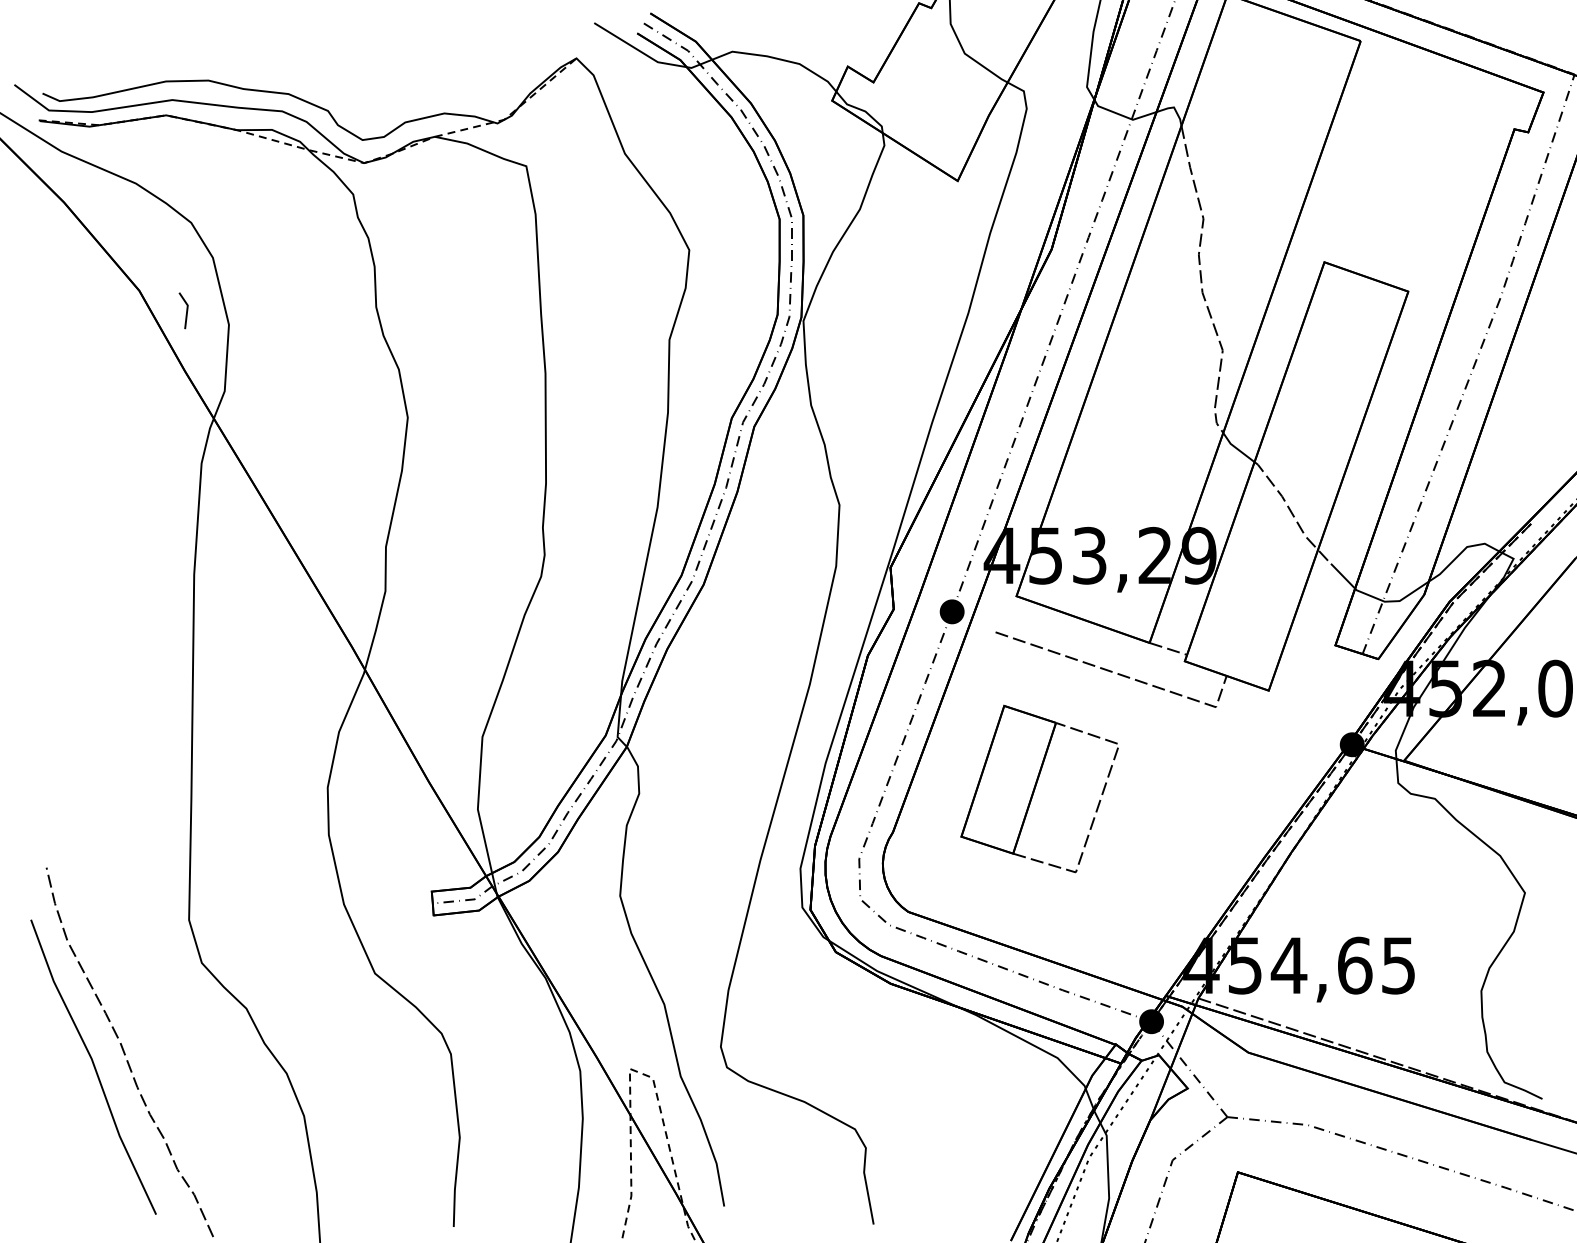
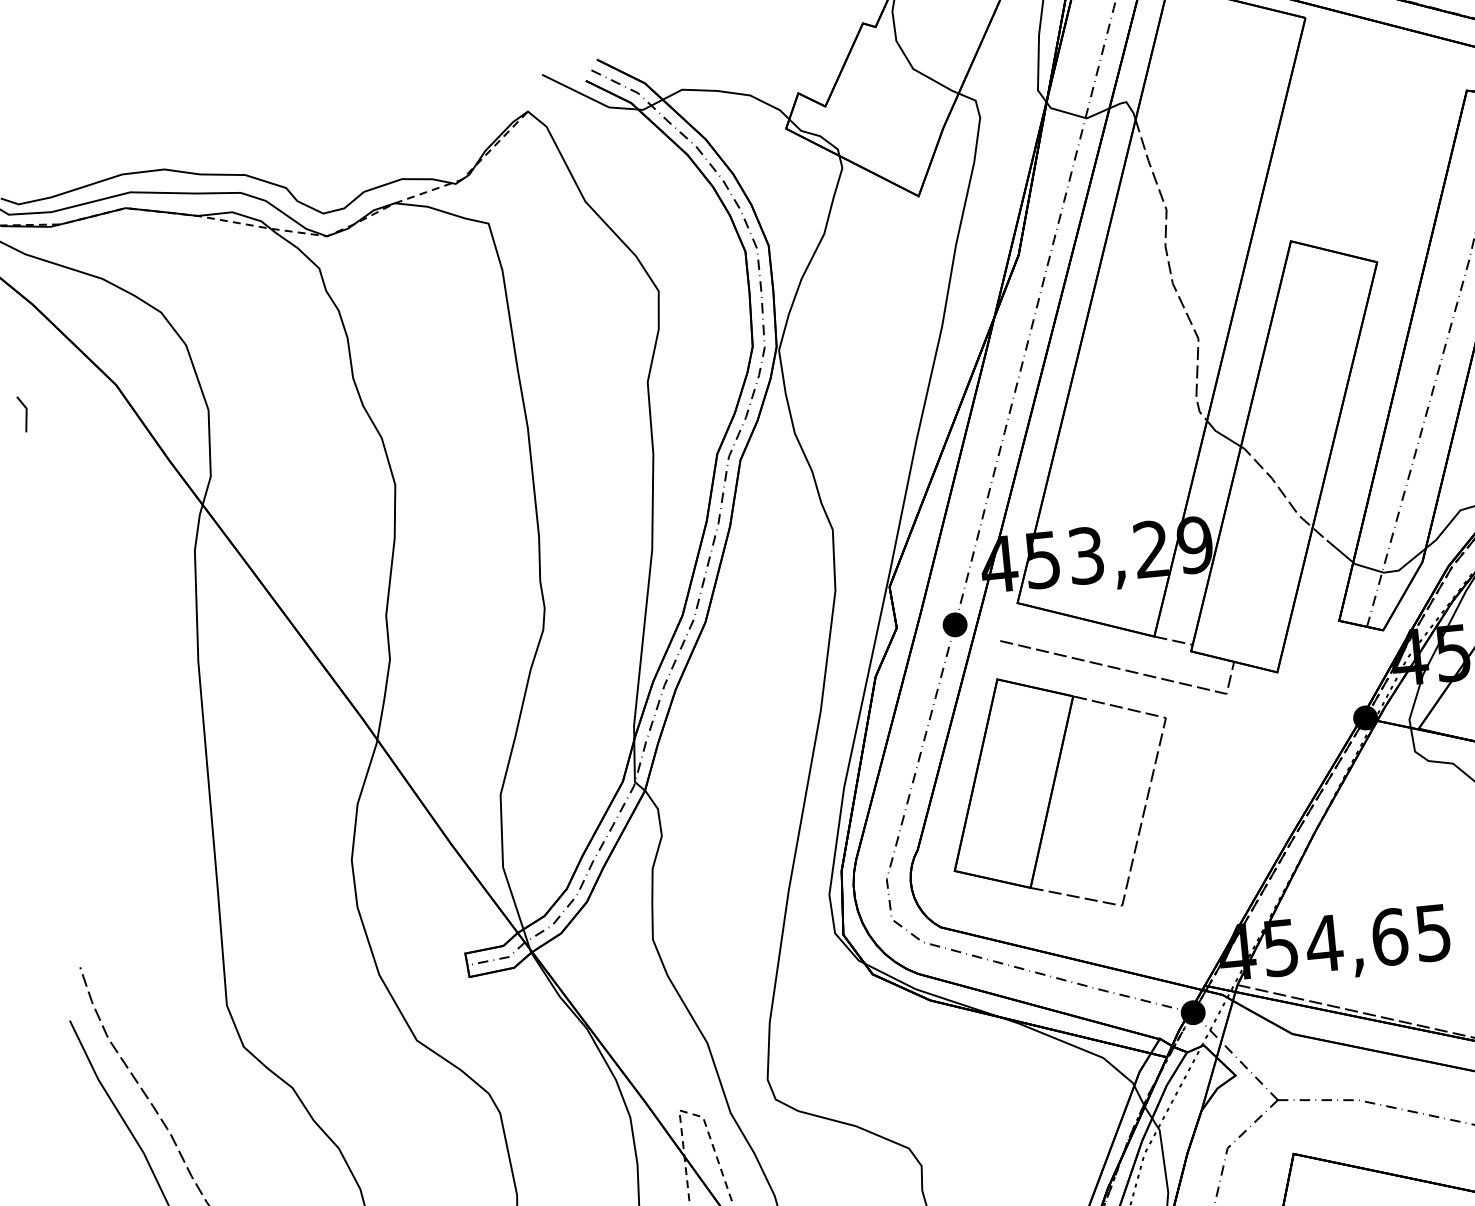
line: (186, 310) -> (25, 413), moved
part: (1039, 788) -> (1059, 791), size x1.43

